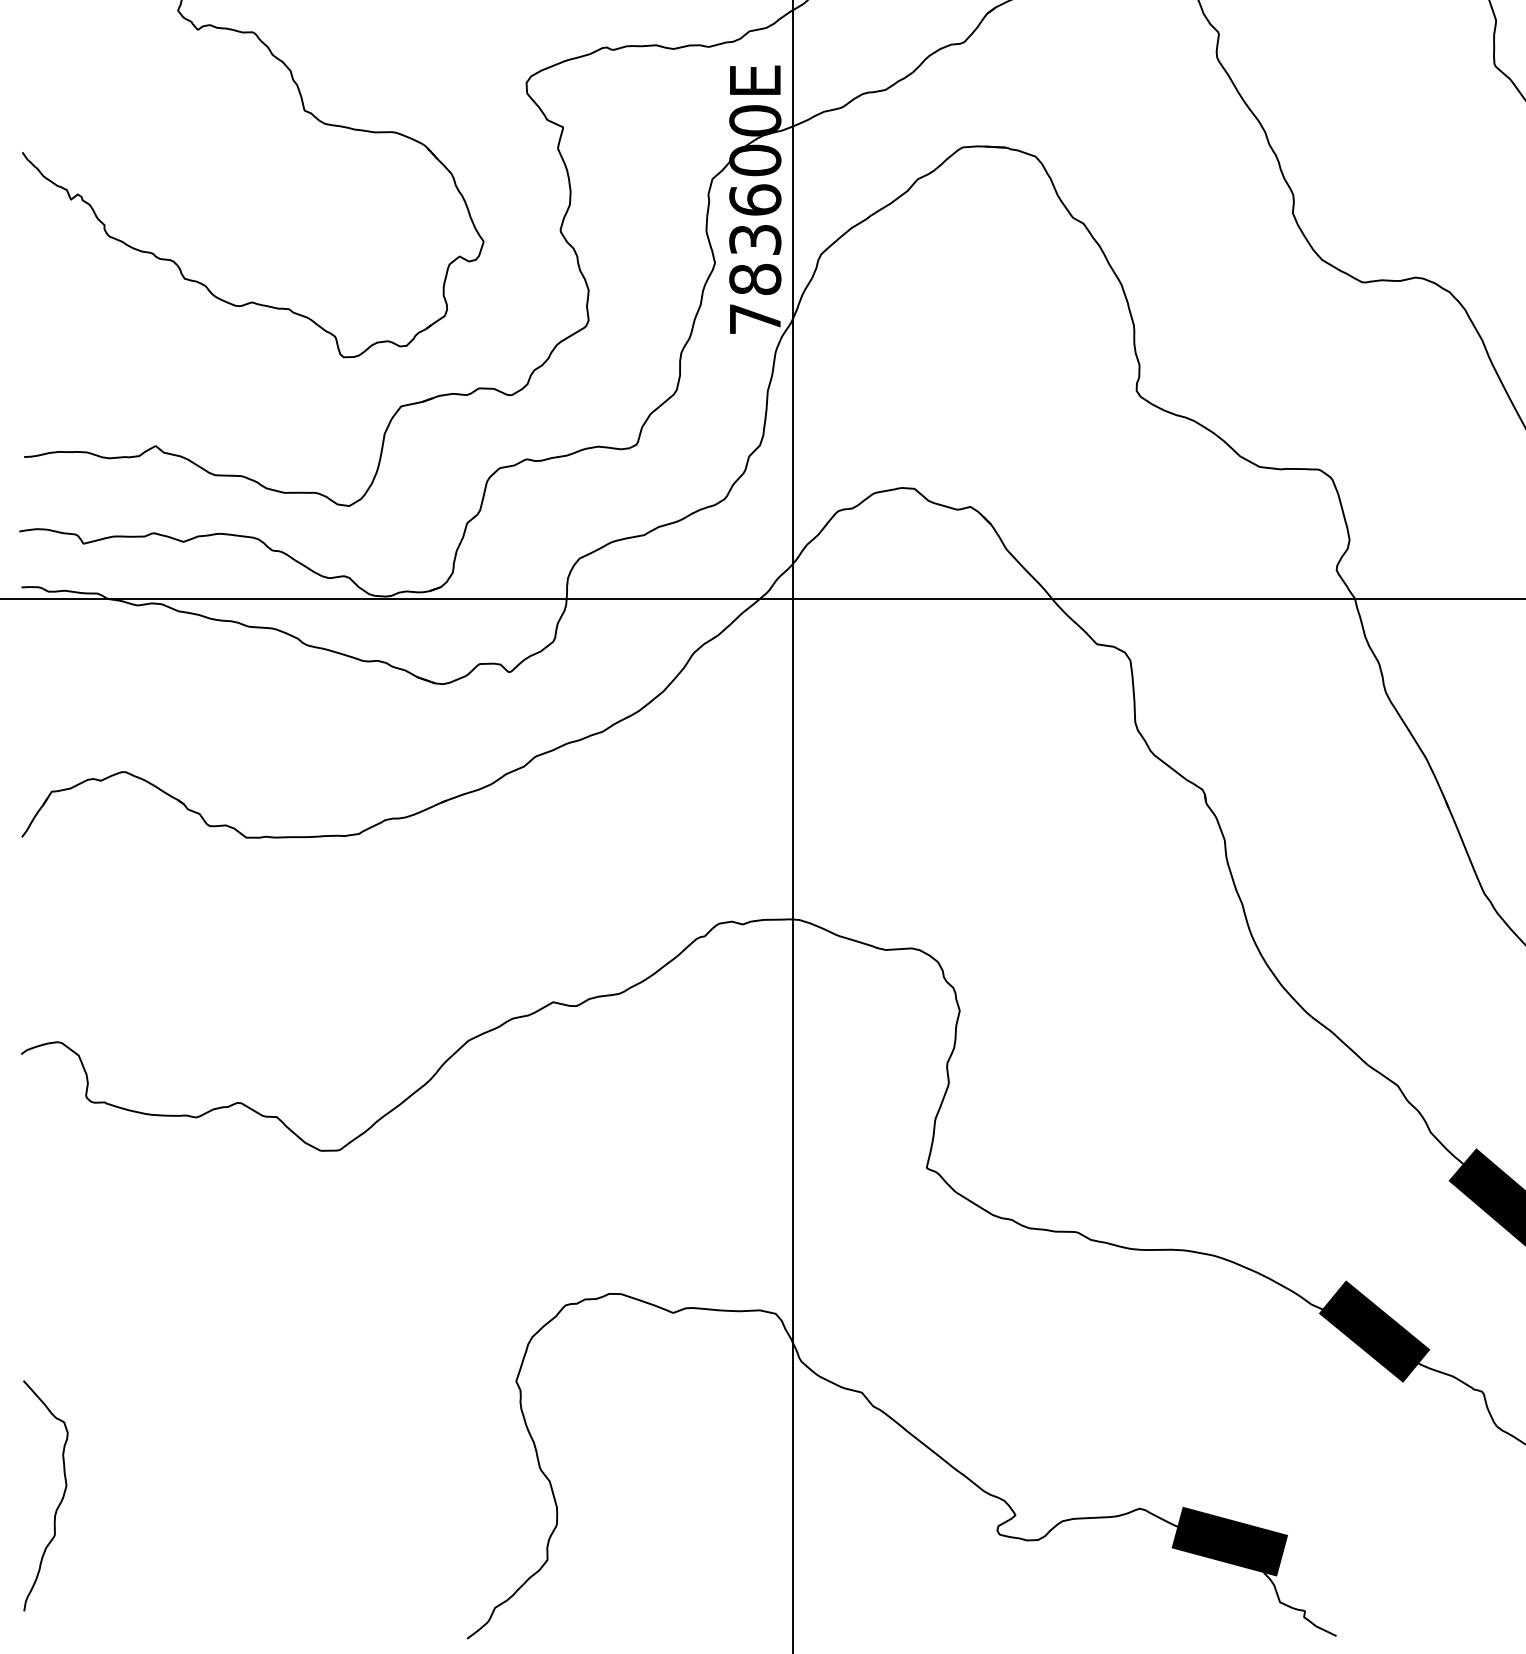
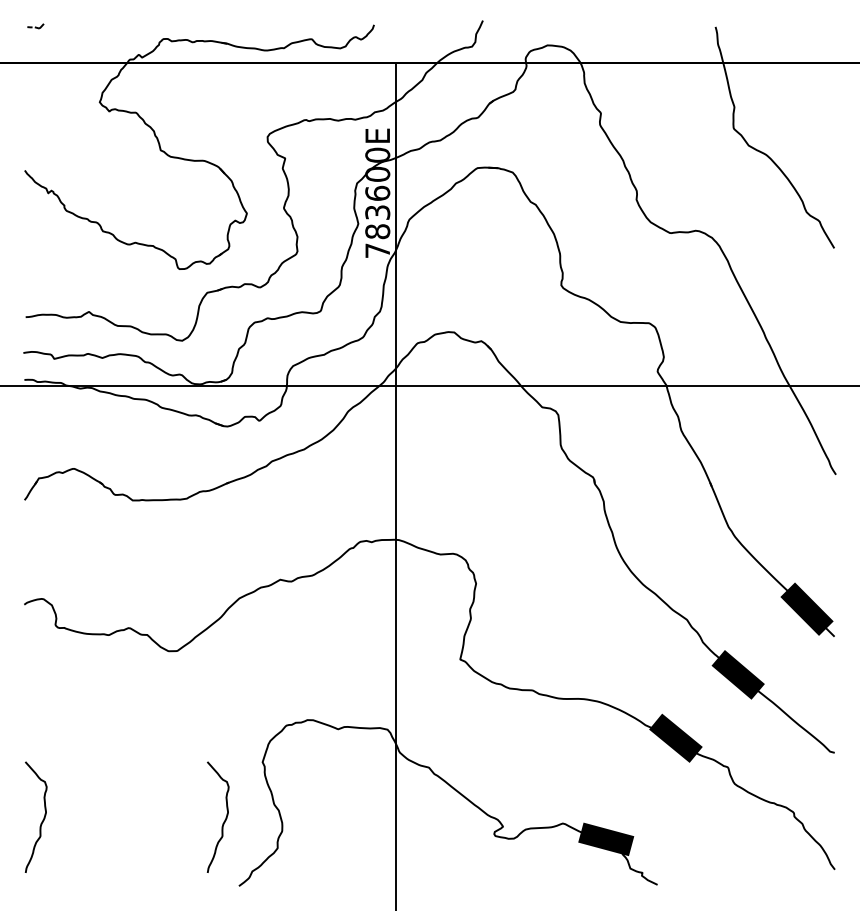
curve: (437, 1500) -> (224, 819), added

